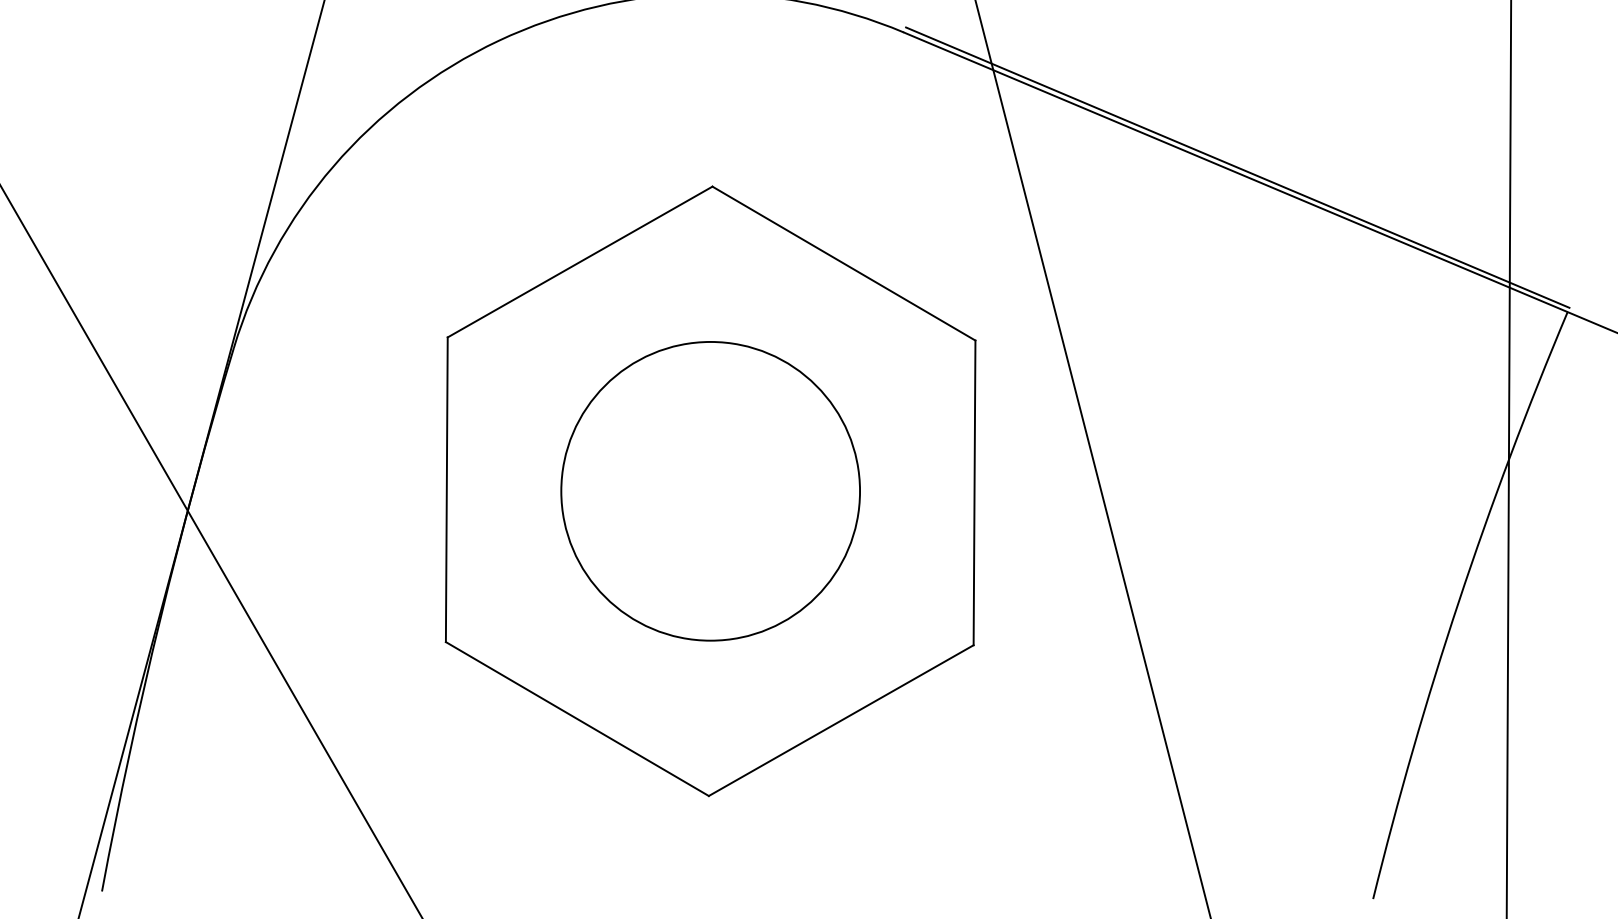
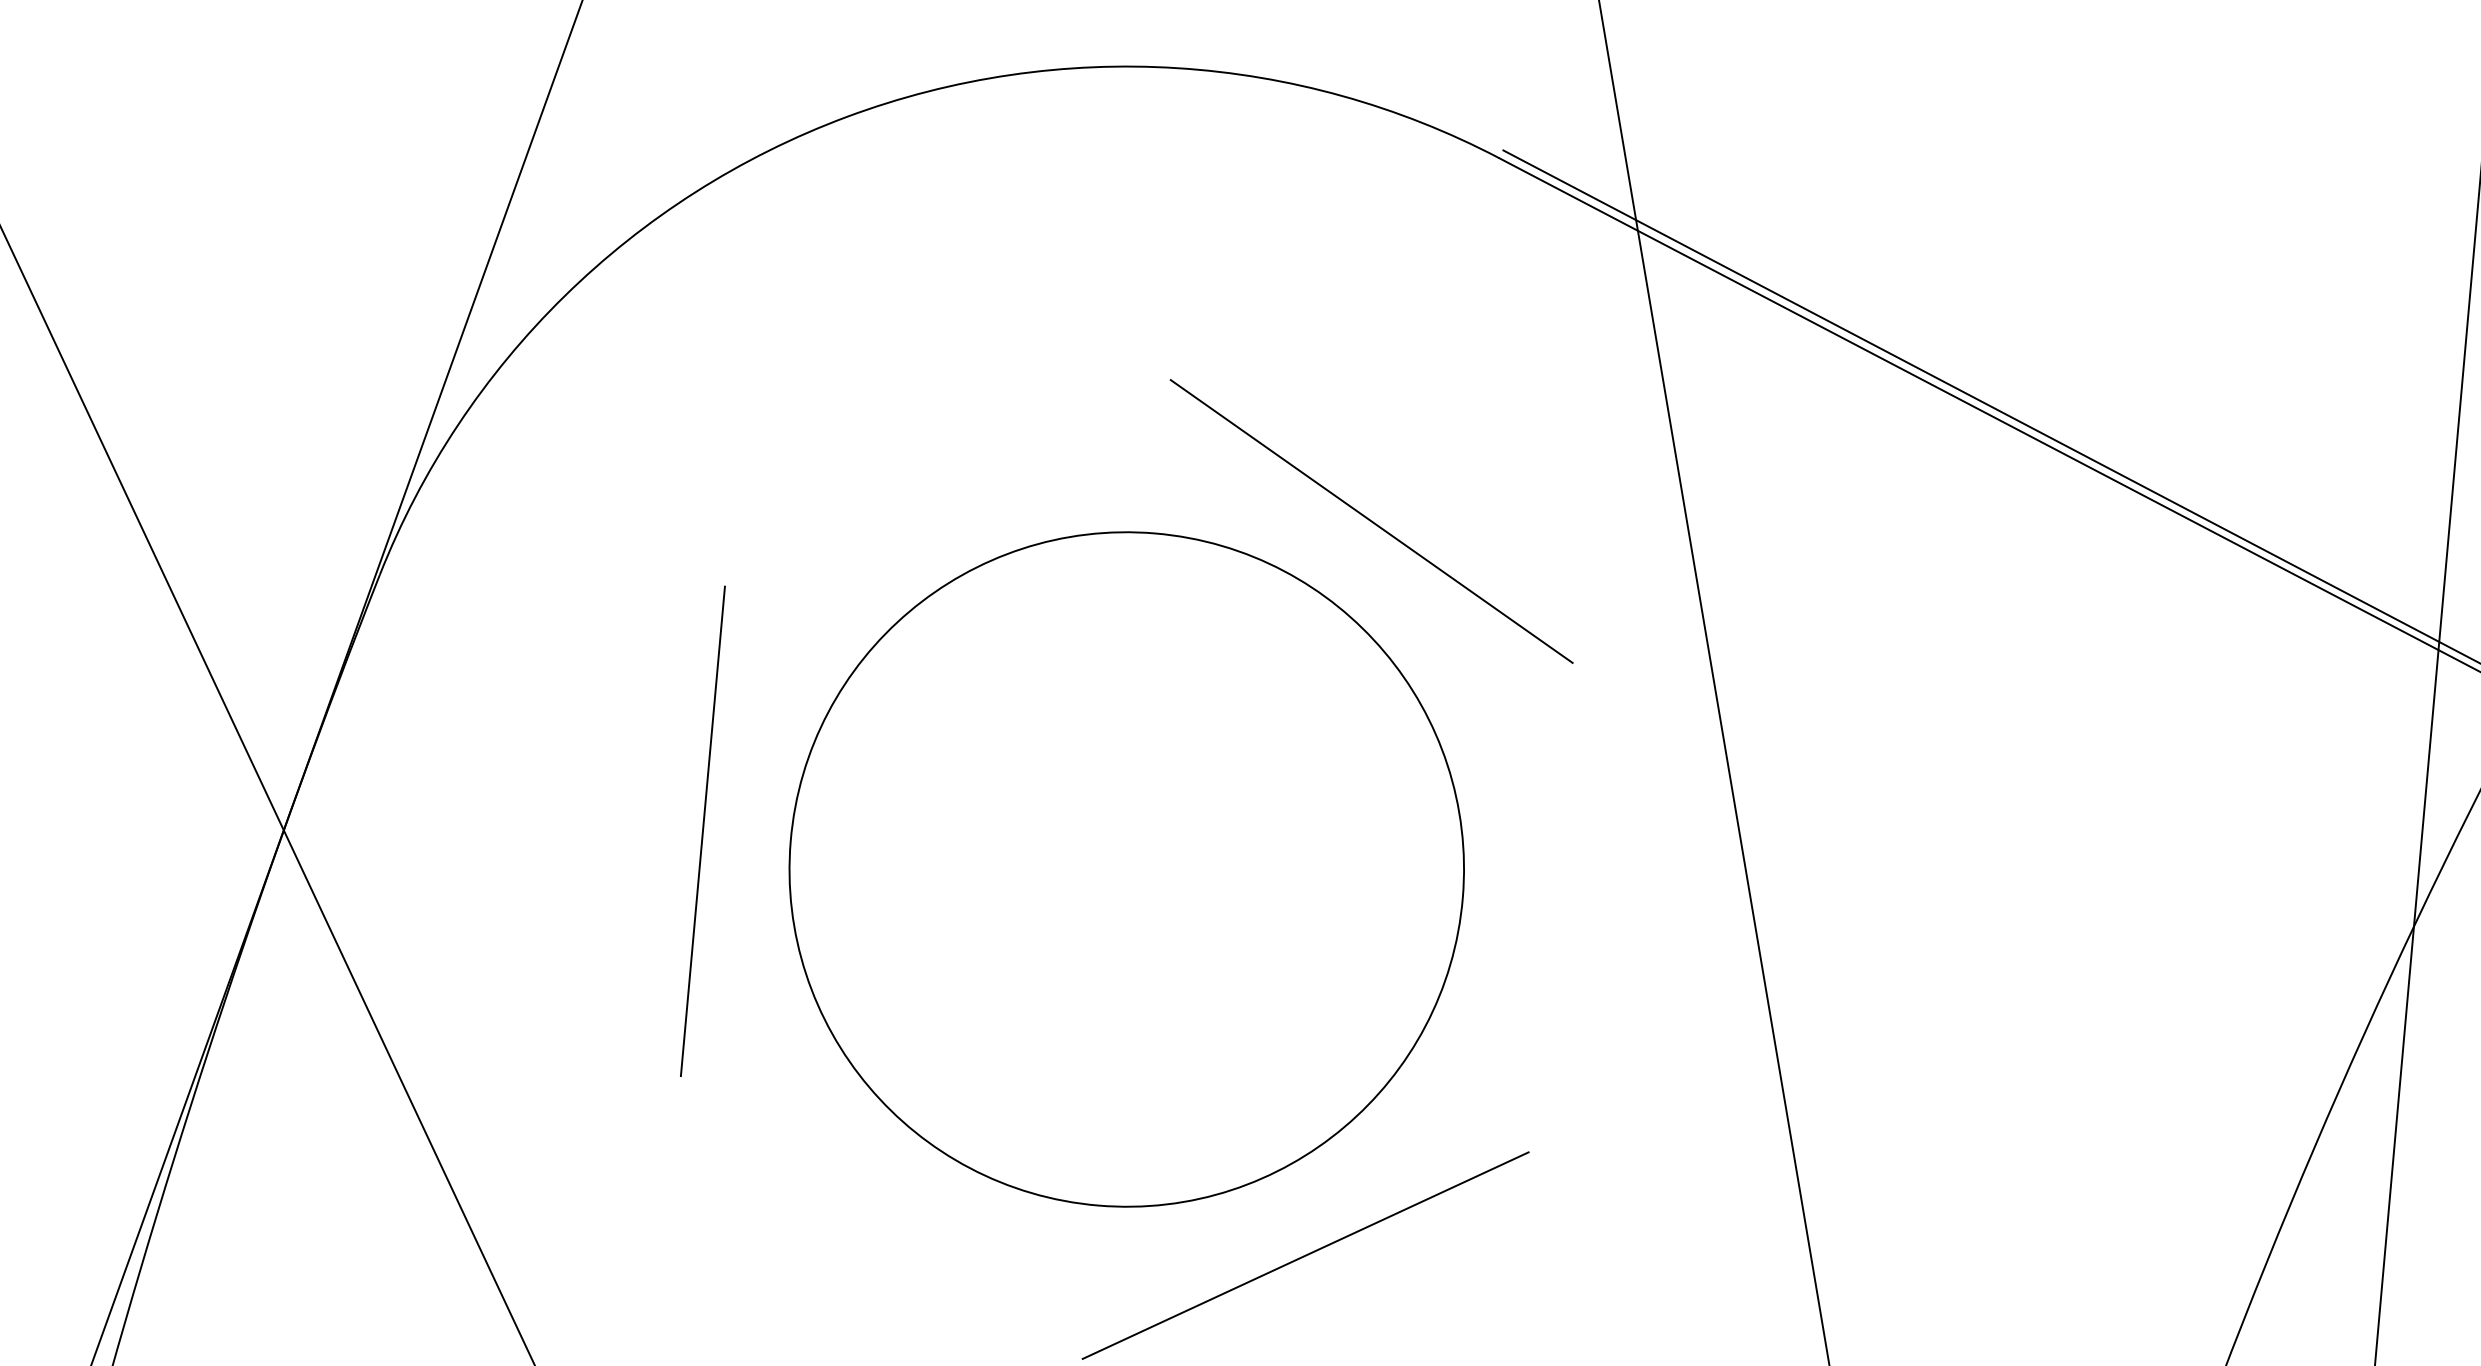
line: (579, 261) -> (946, 482), removed
circle: (710, 490) -> (1126, 868), size x1.4
line: (974, 492) -> (1550, 906), removed
line: (576, 719) -> (880, 1218), removed

